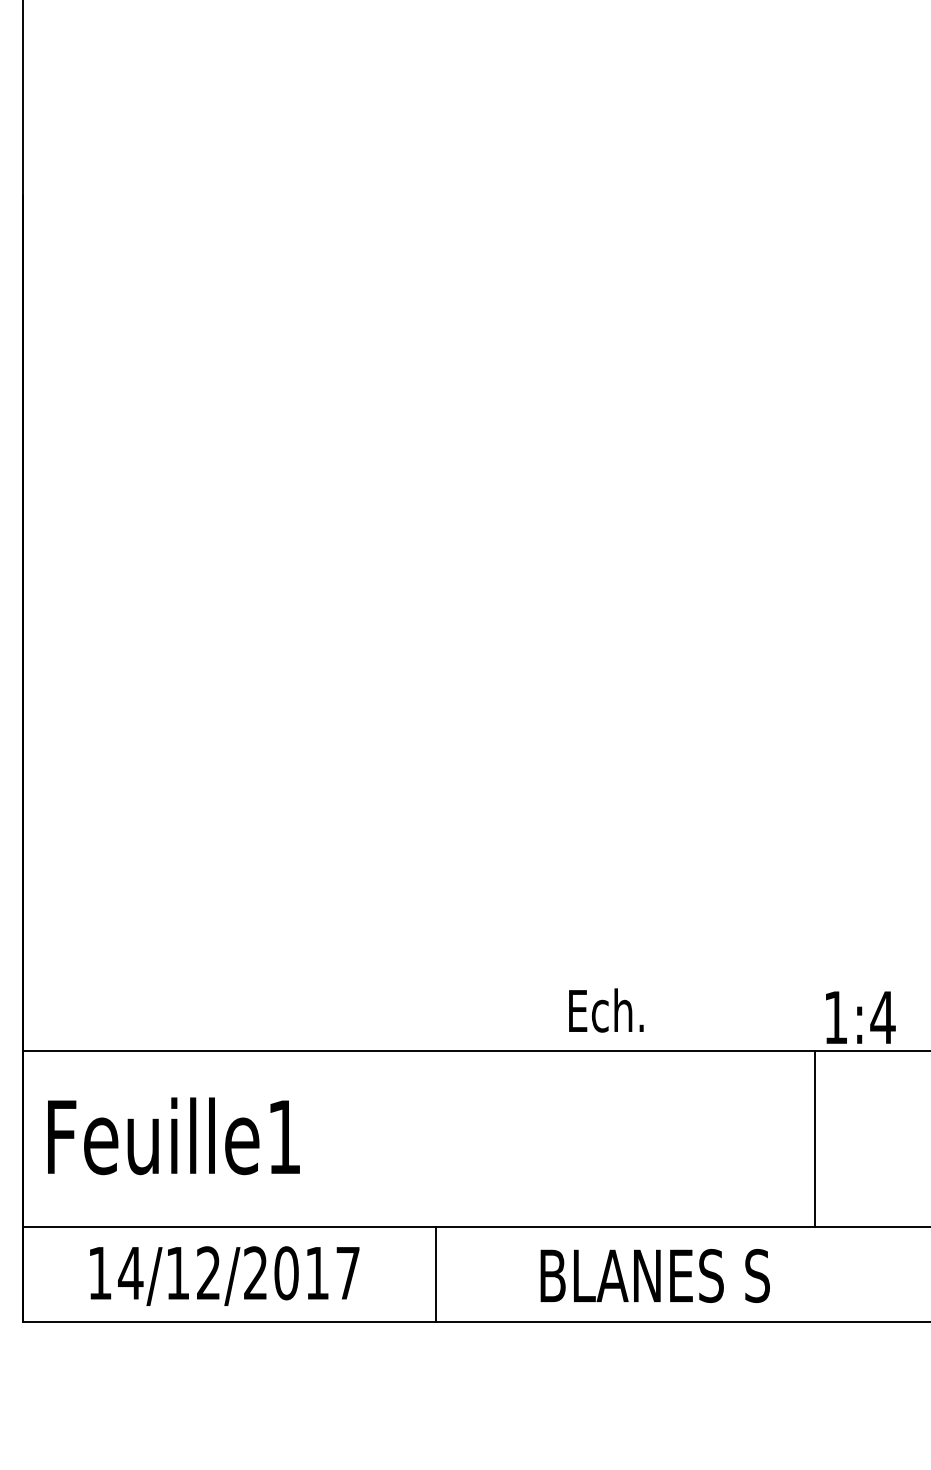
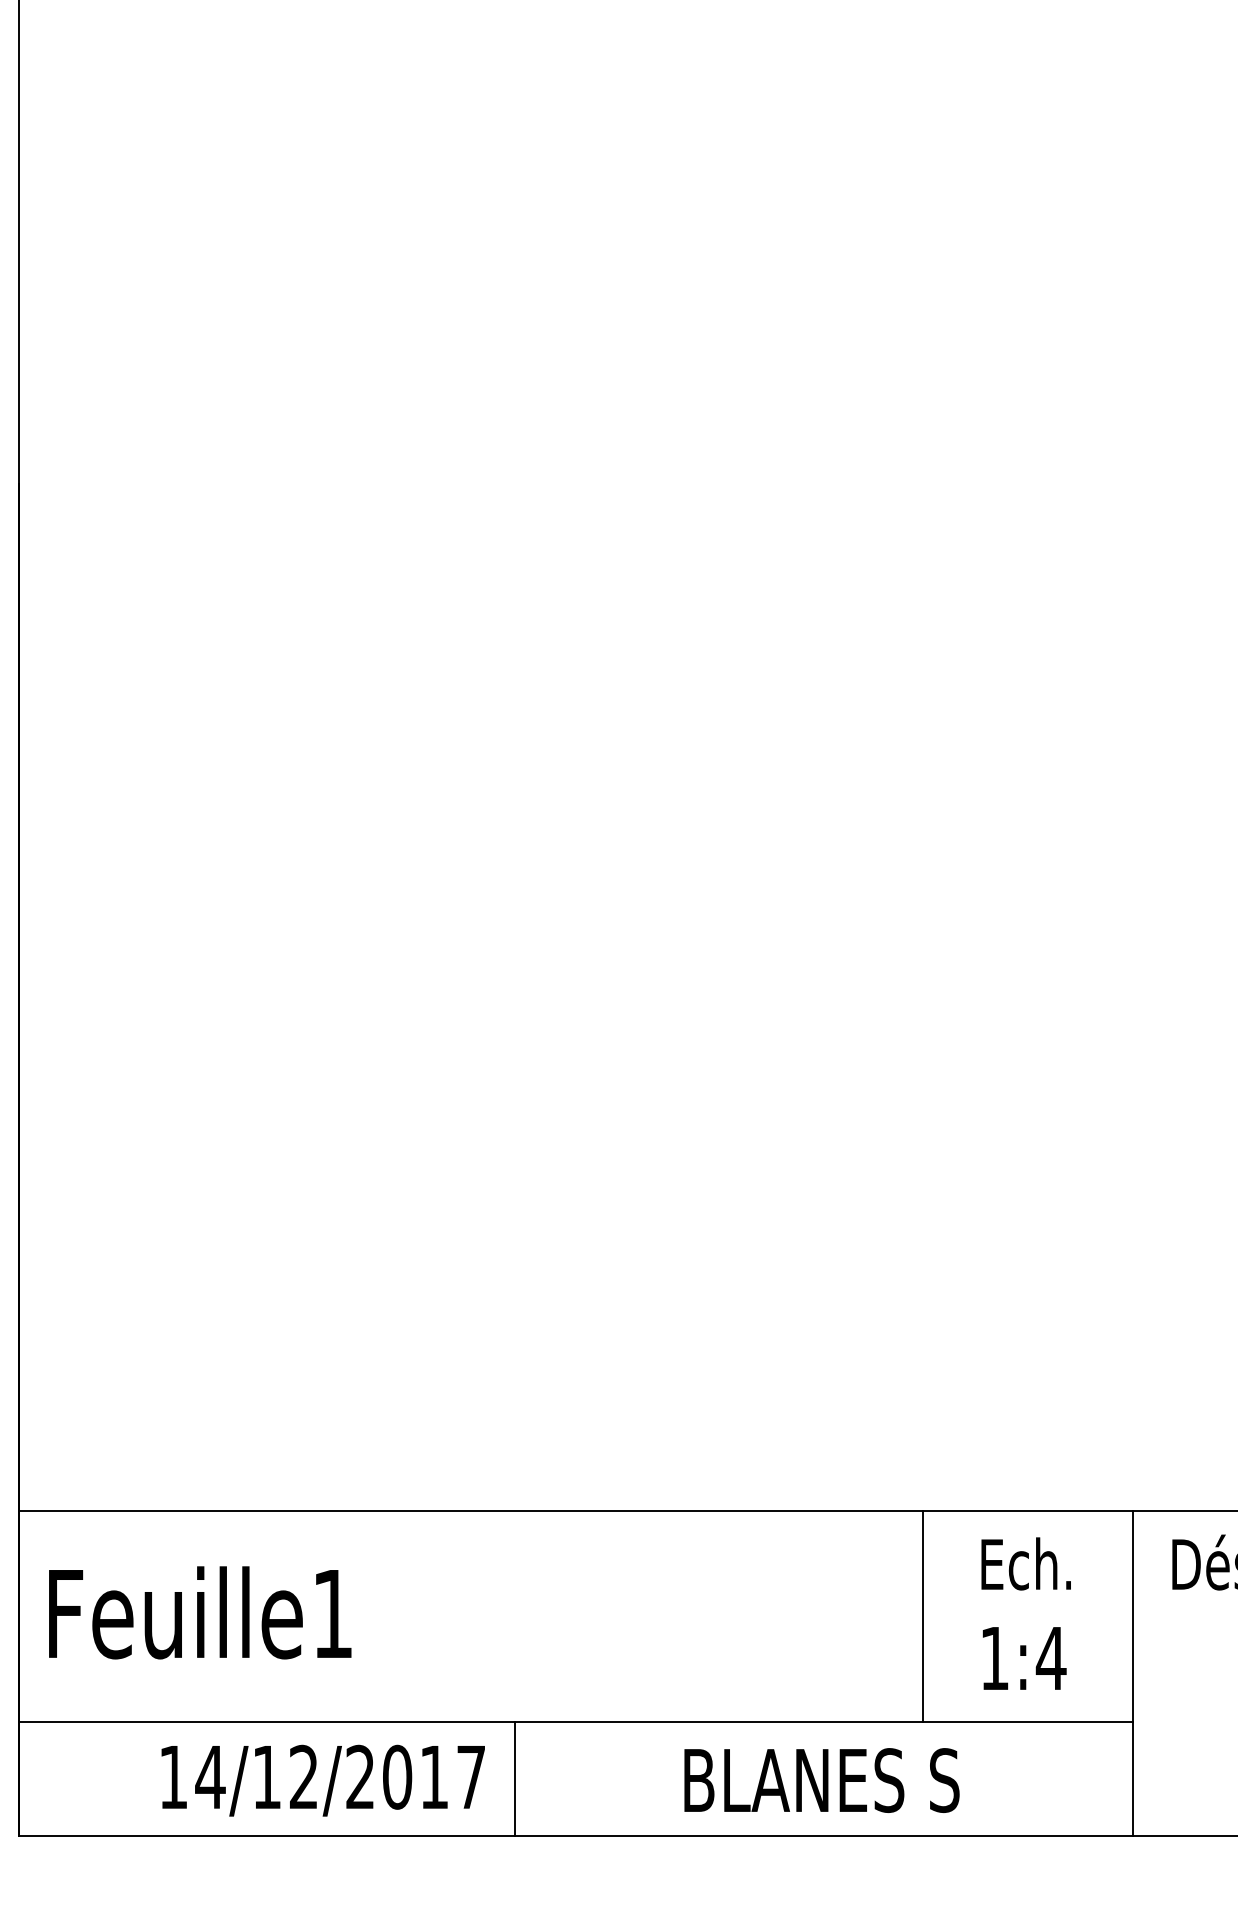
text: (605, 1010) -> (1025, 1563), moved
text: (860, 1017) -> (1024, 1658), moved
line: (814, 1139) -> (923, 1616), moved
text: (224, 1275) -> (322, 1780), moved
text: (654, 1275) -> (821, 1780), moved

